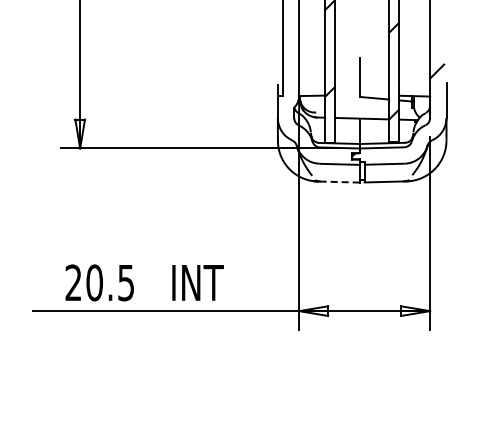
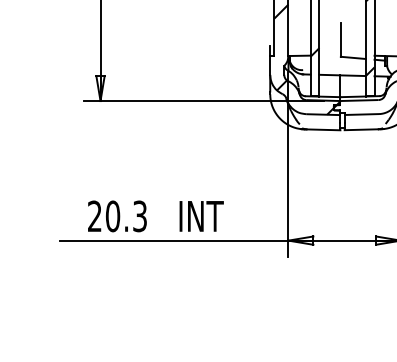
hatch: (320, 100) -> (306, 59), added
line: (339, 182) -> (323, 130), dashed -> solid
text: (126, 282) -> (140, 216), 20.5 -> 20.3

